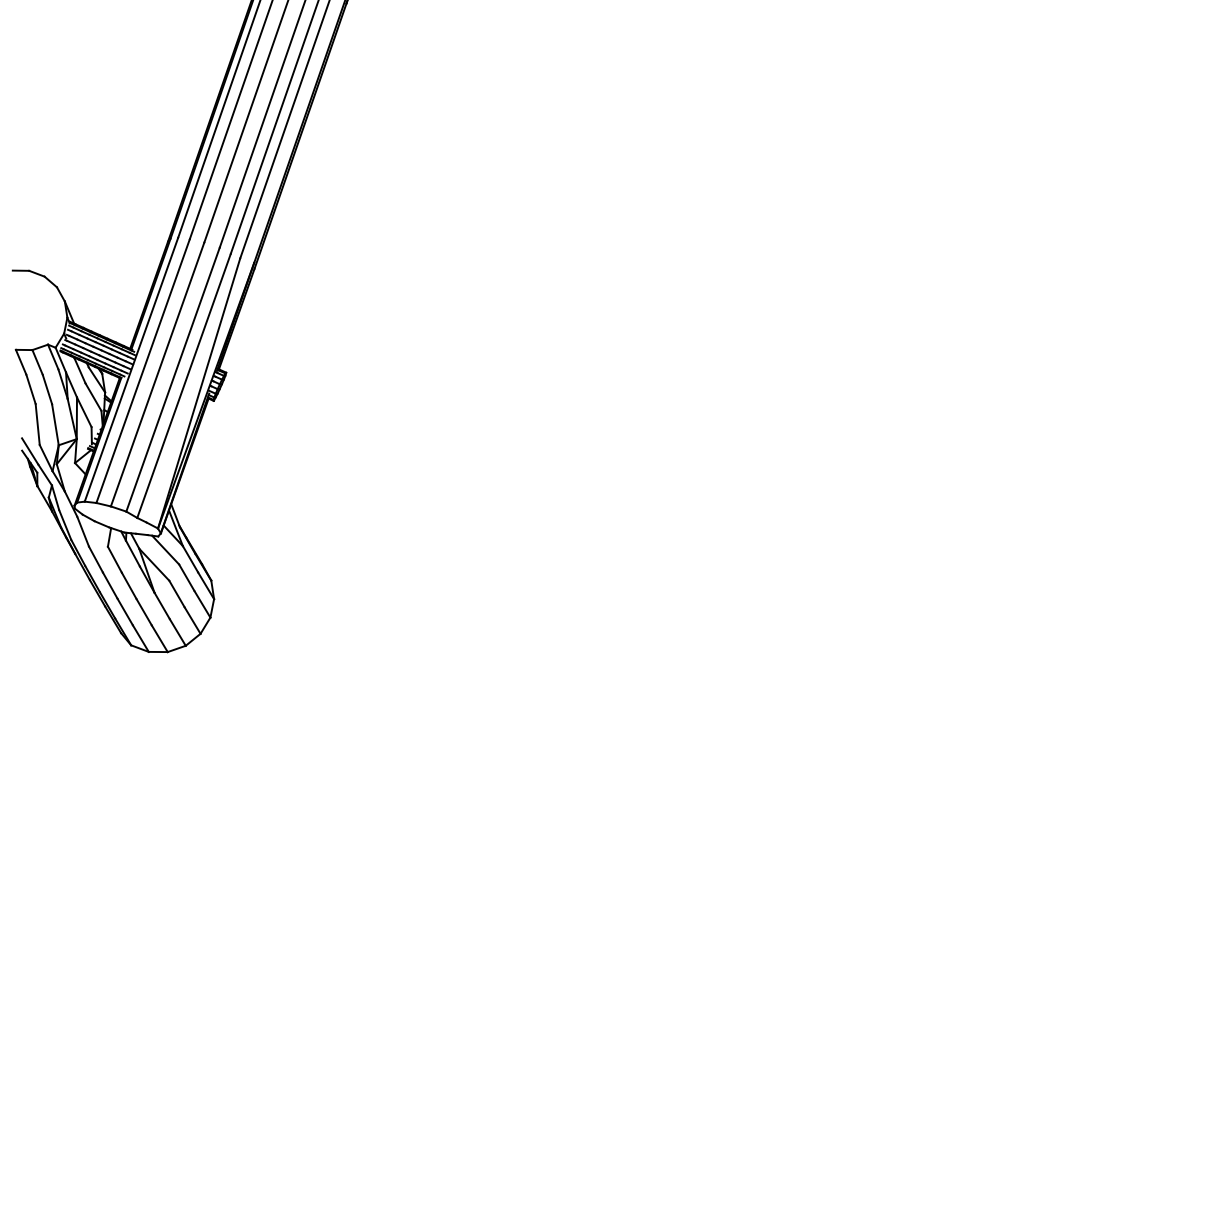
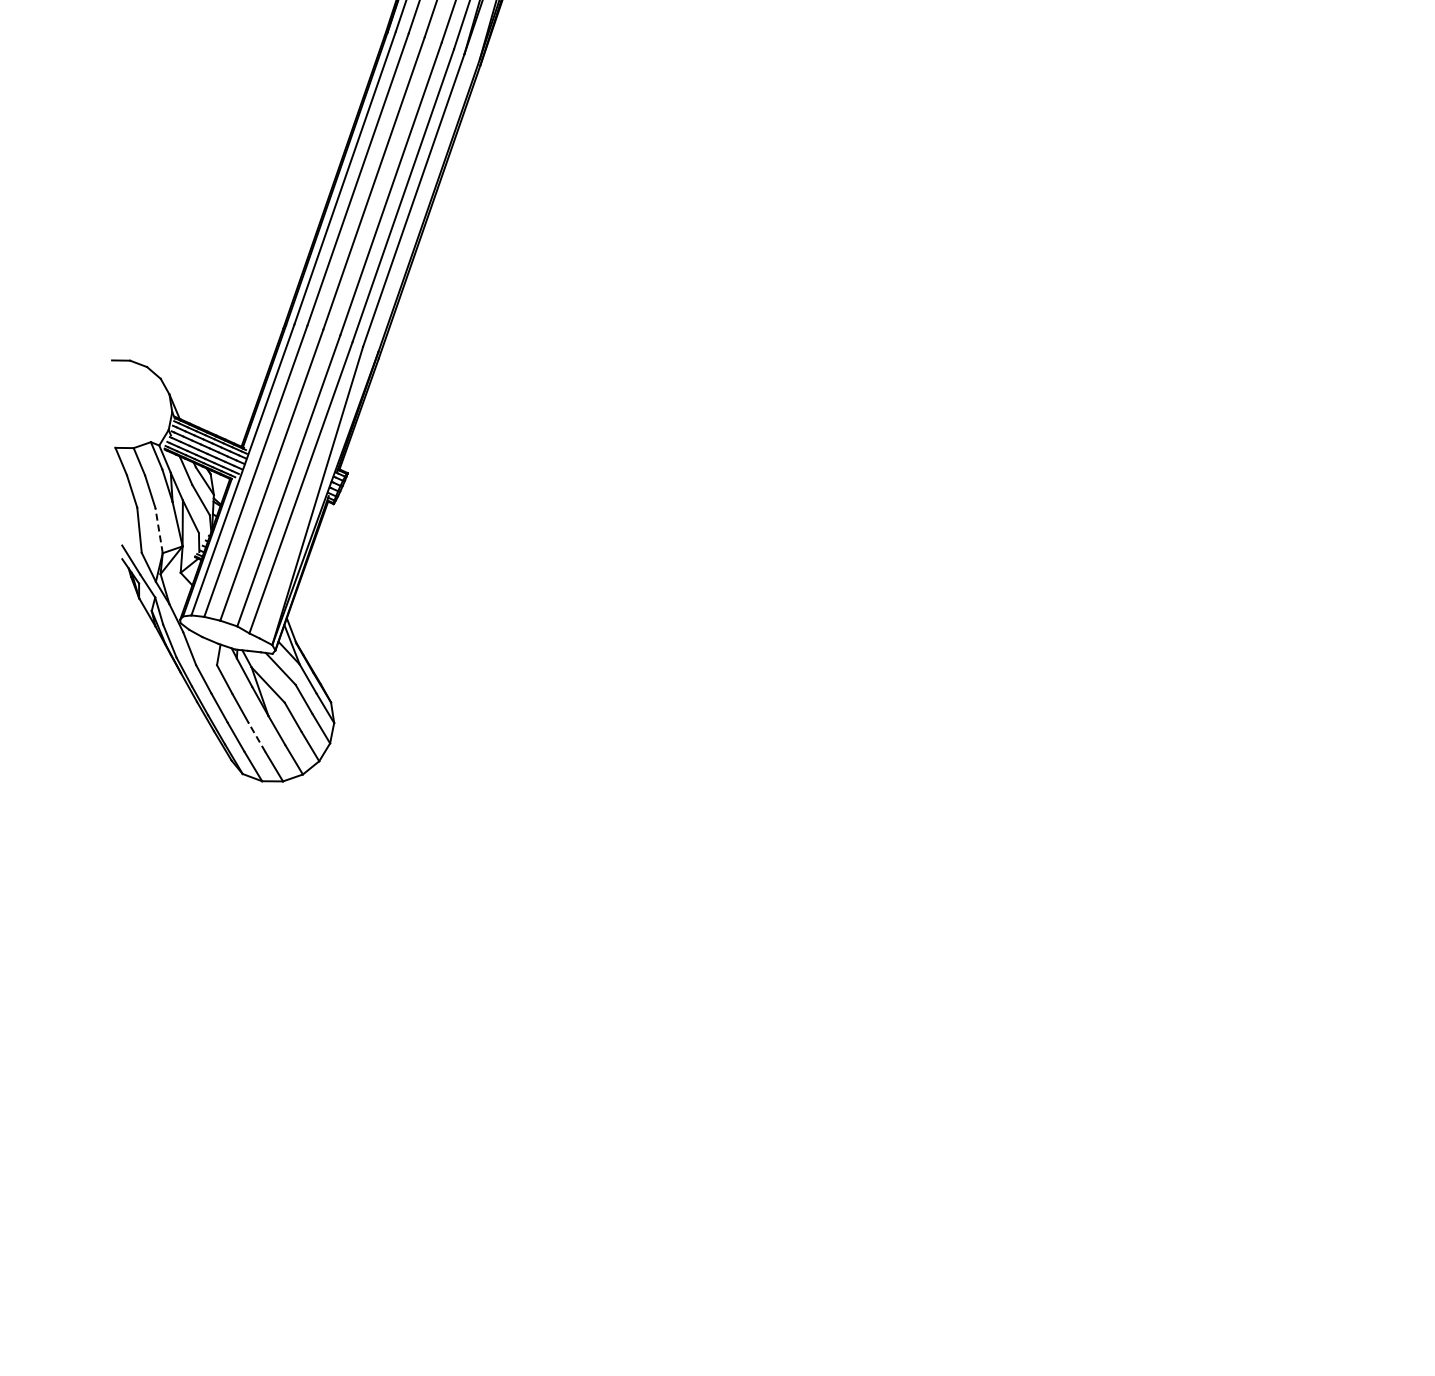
line: (55, 424) -> (159, 530), solid -> dashed
line: (143, 612) -> (256, 737), solid -> dashed

